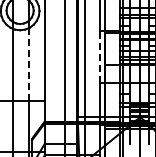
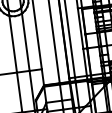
line: (100, 56) -> (80, 28), dashed -> solid
line: (29, 64) -> (26, 42), dashed -> solid

